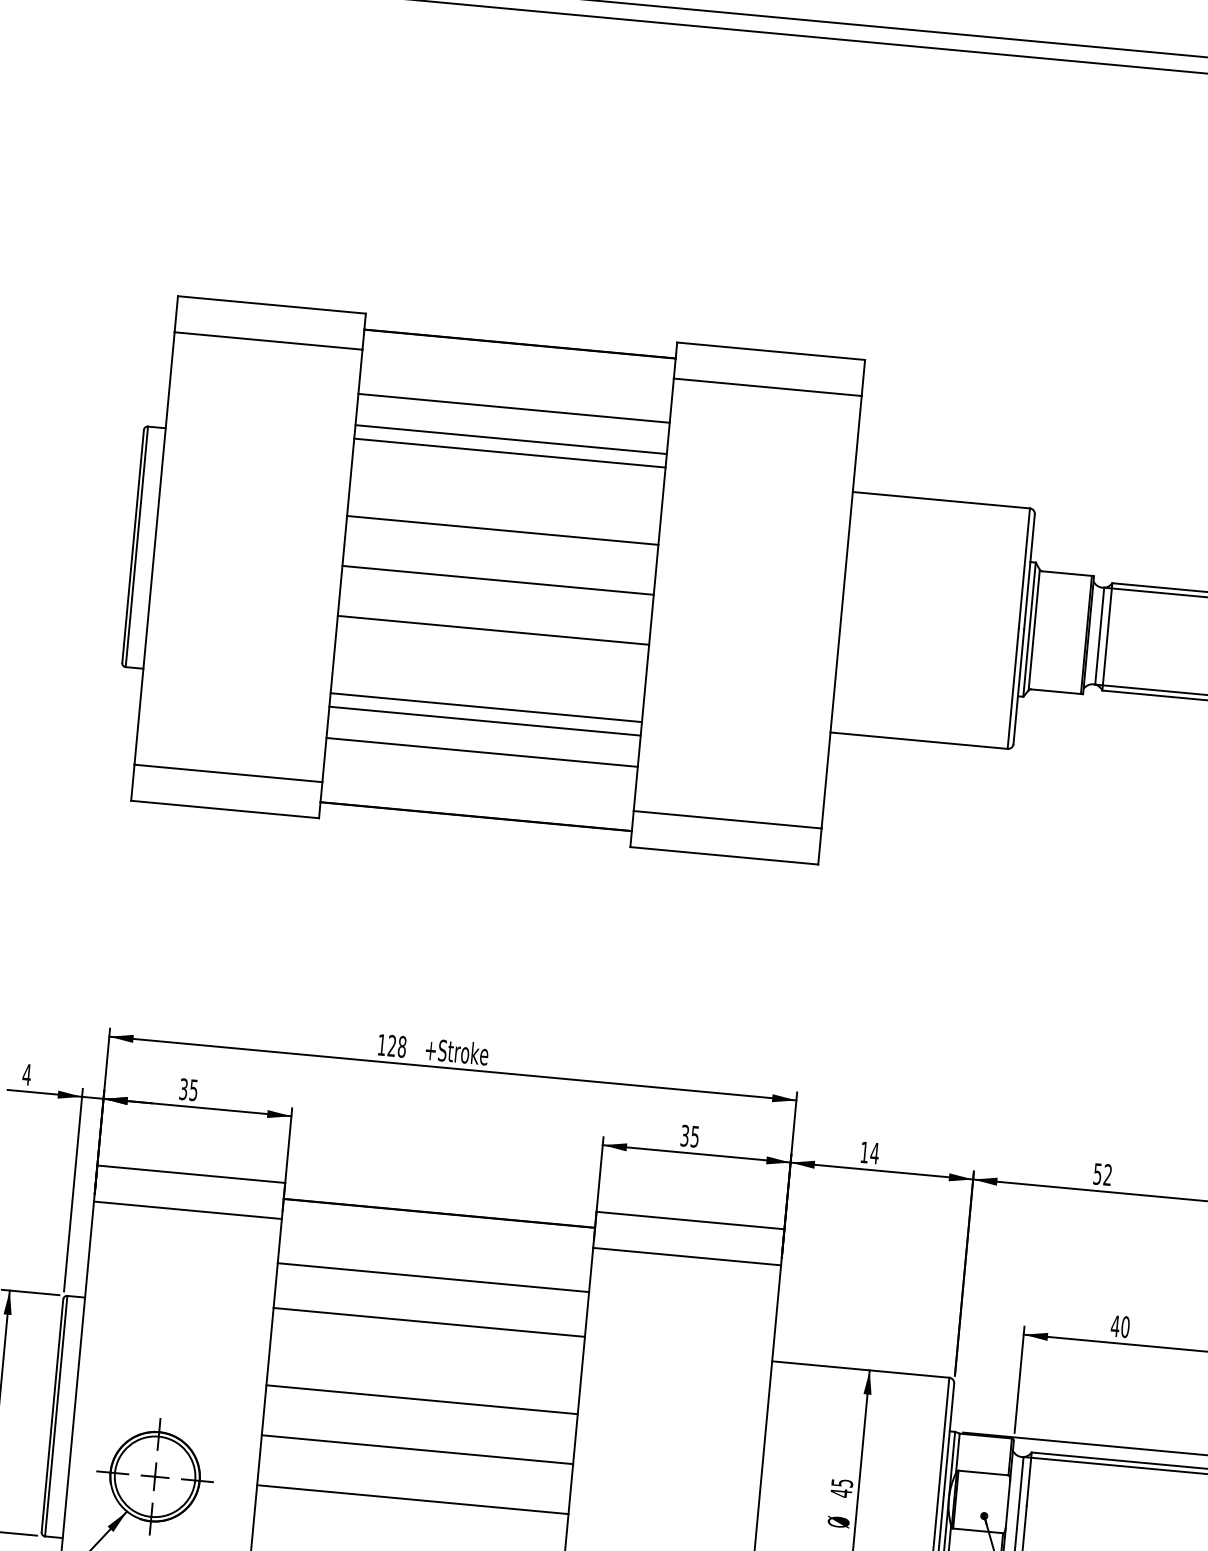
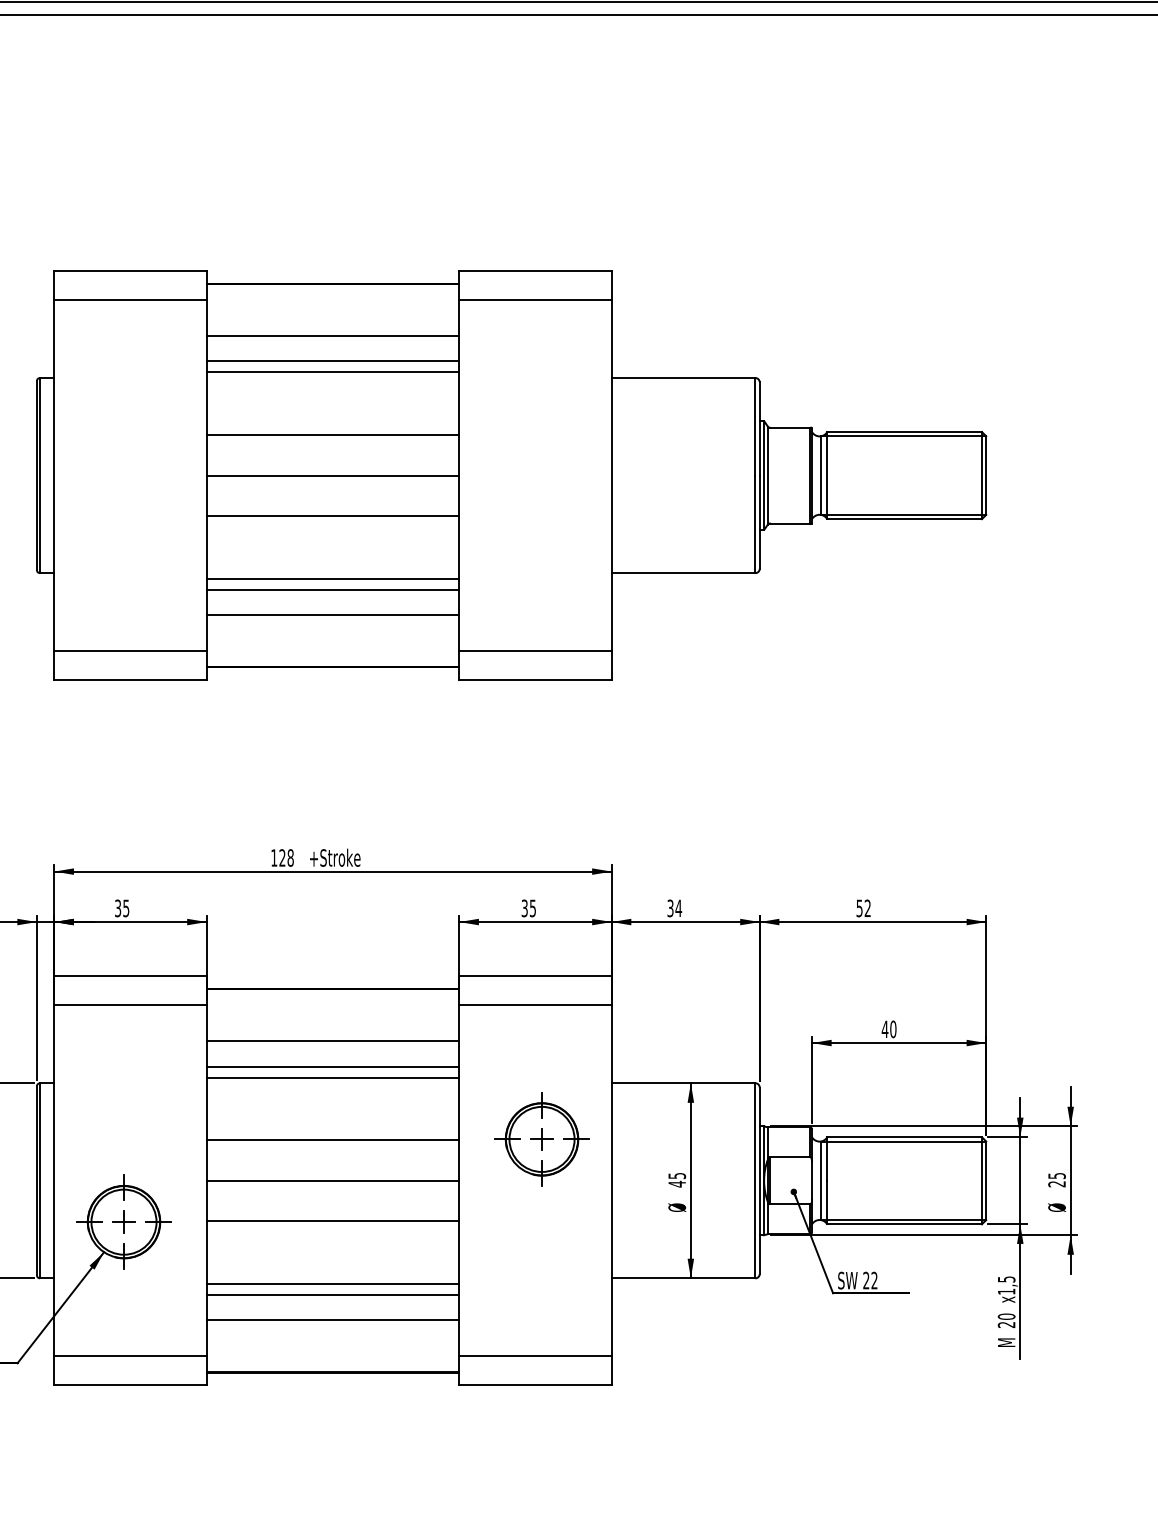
text: (864, 1152) -> (670, 908), 14 -> 34
line: (429, 1308) -> (332, 1066), added
part: (679, 1422) -> (541, 1139), added

